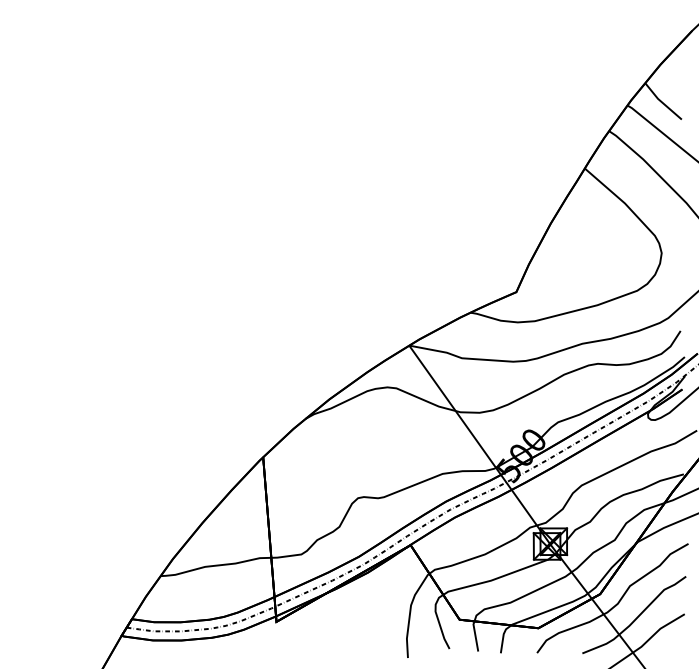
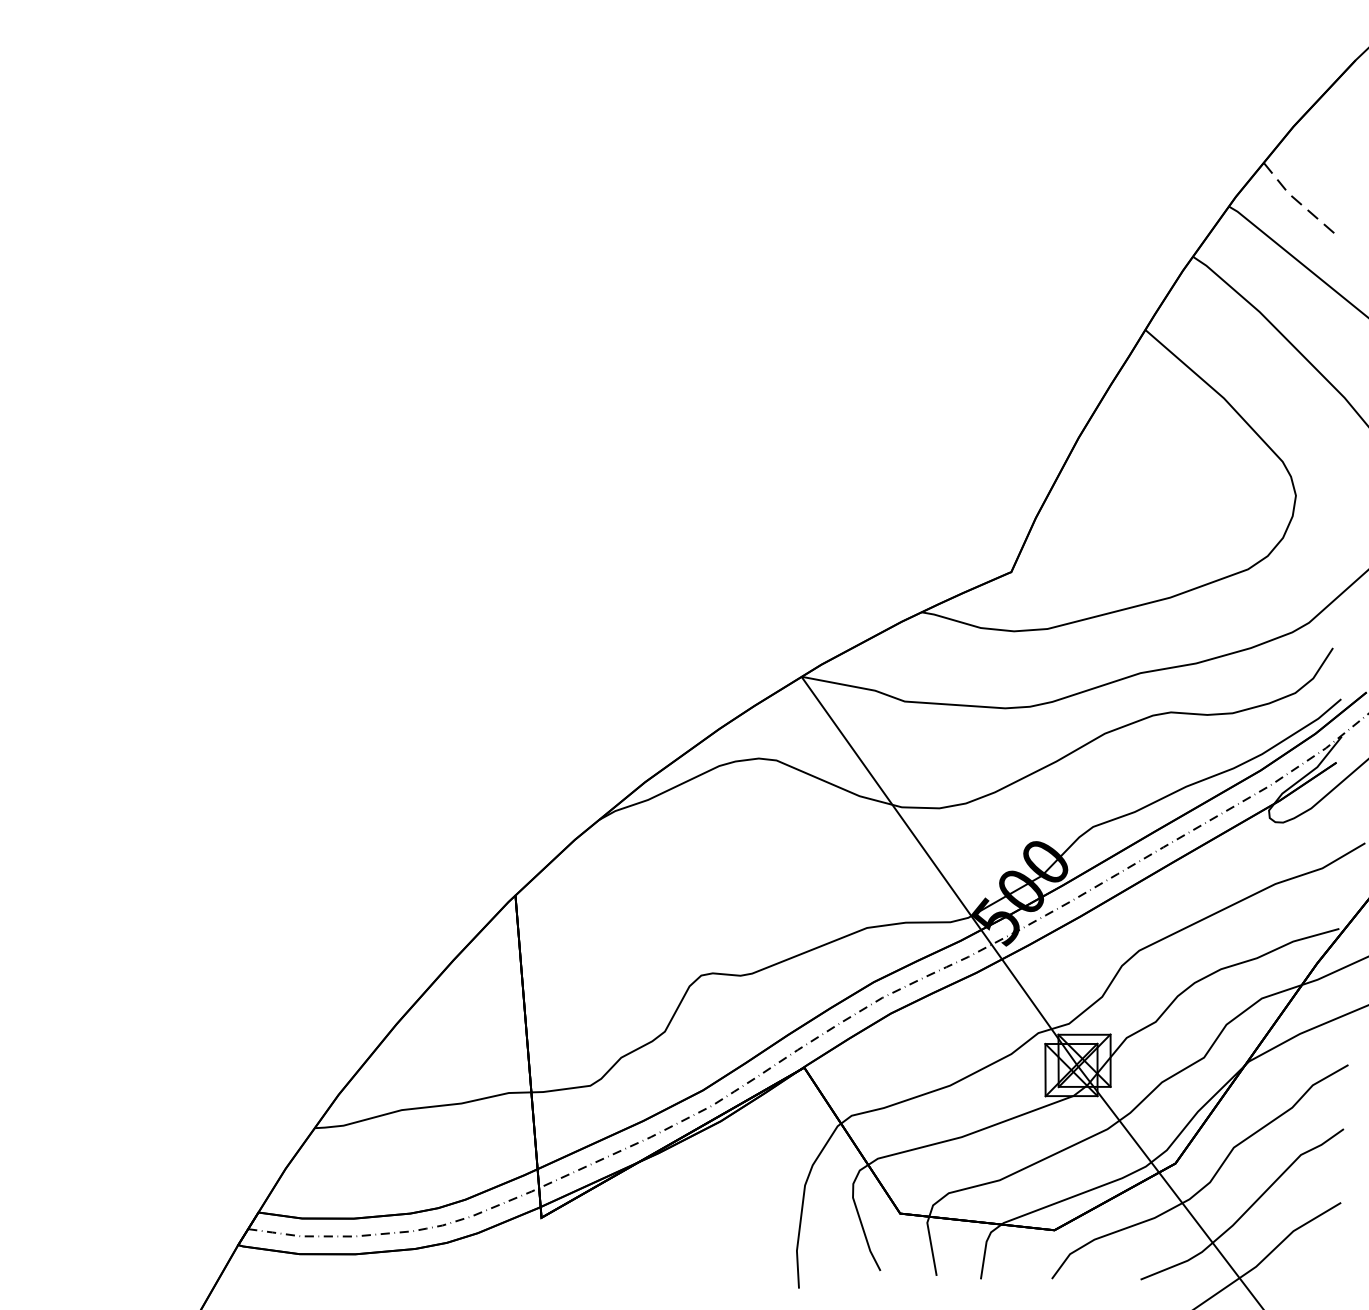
line: (661, 102) -> (1295, 200), solid -> dashed

